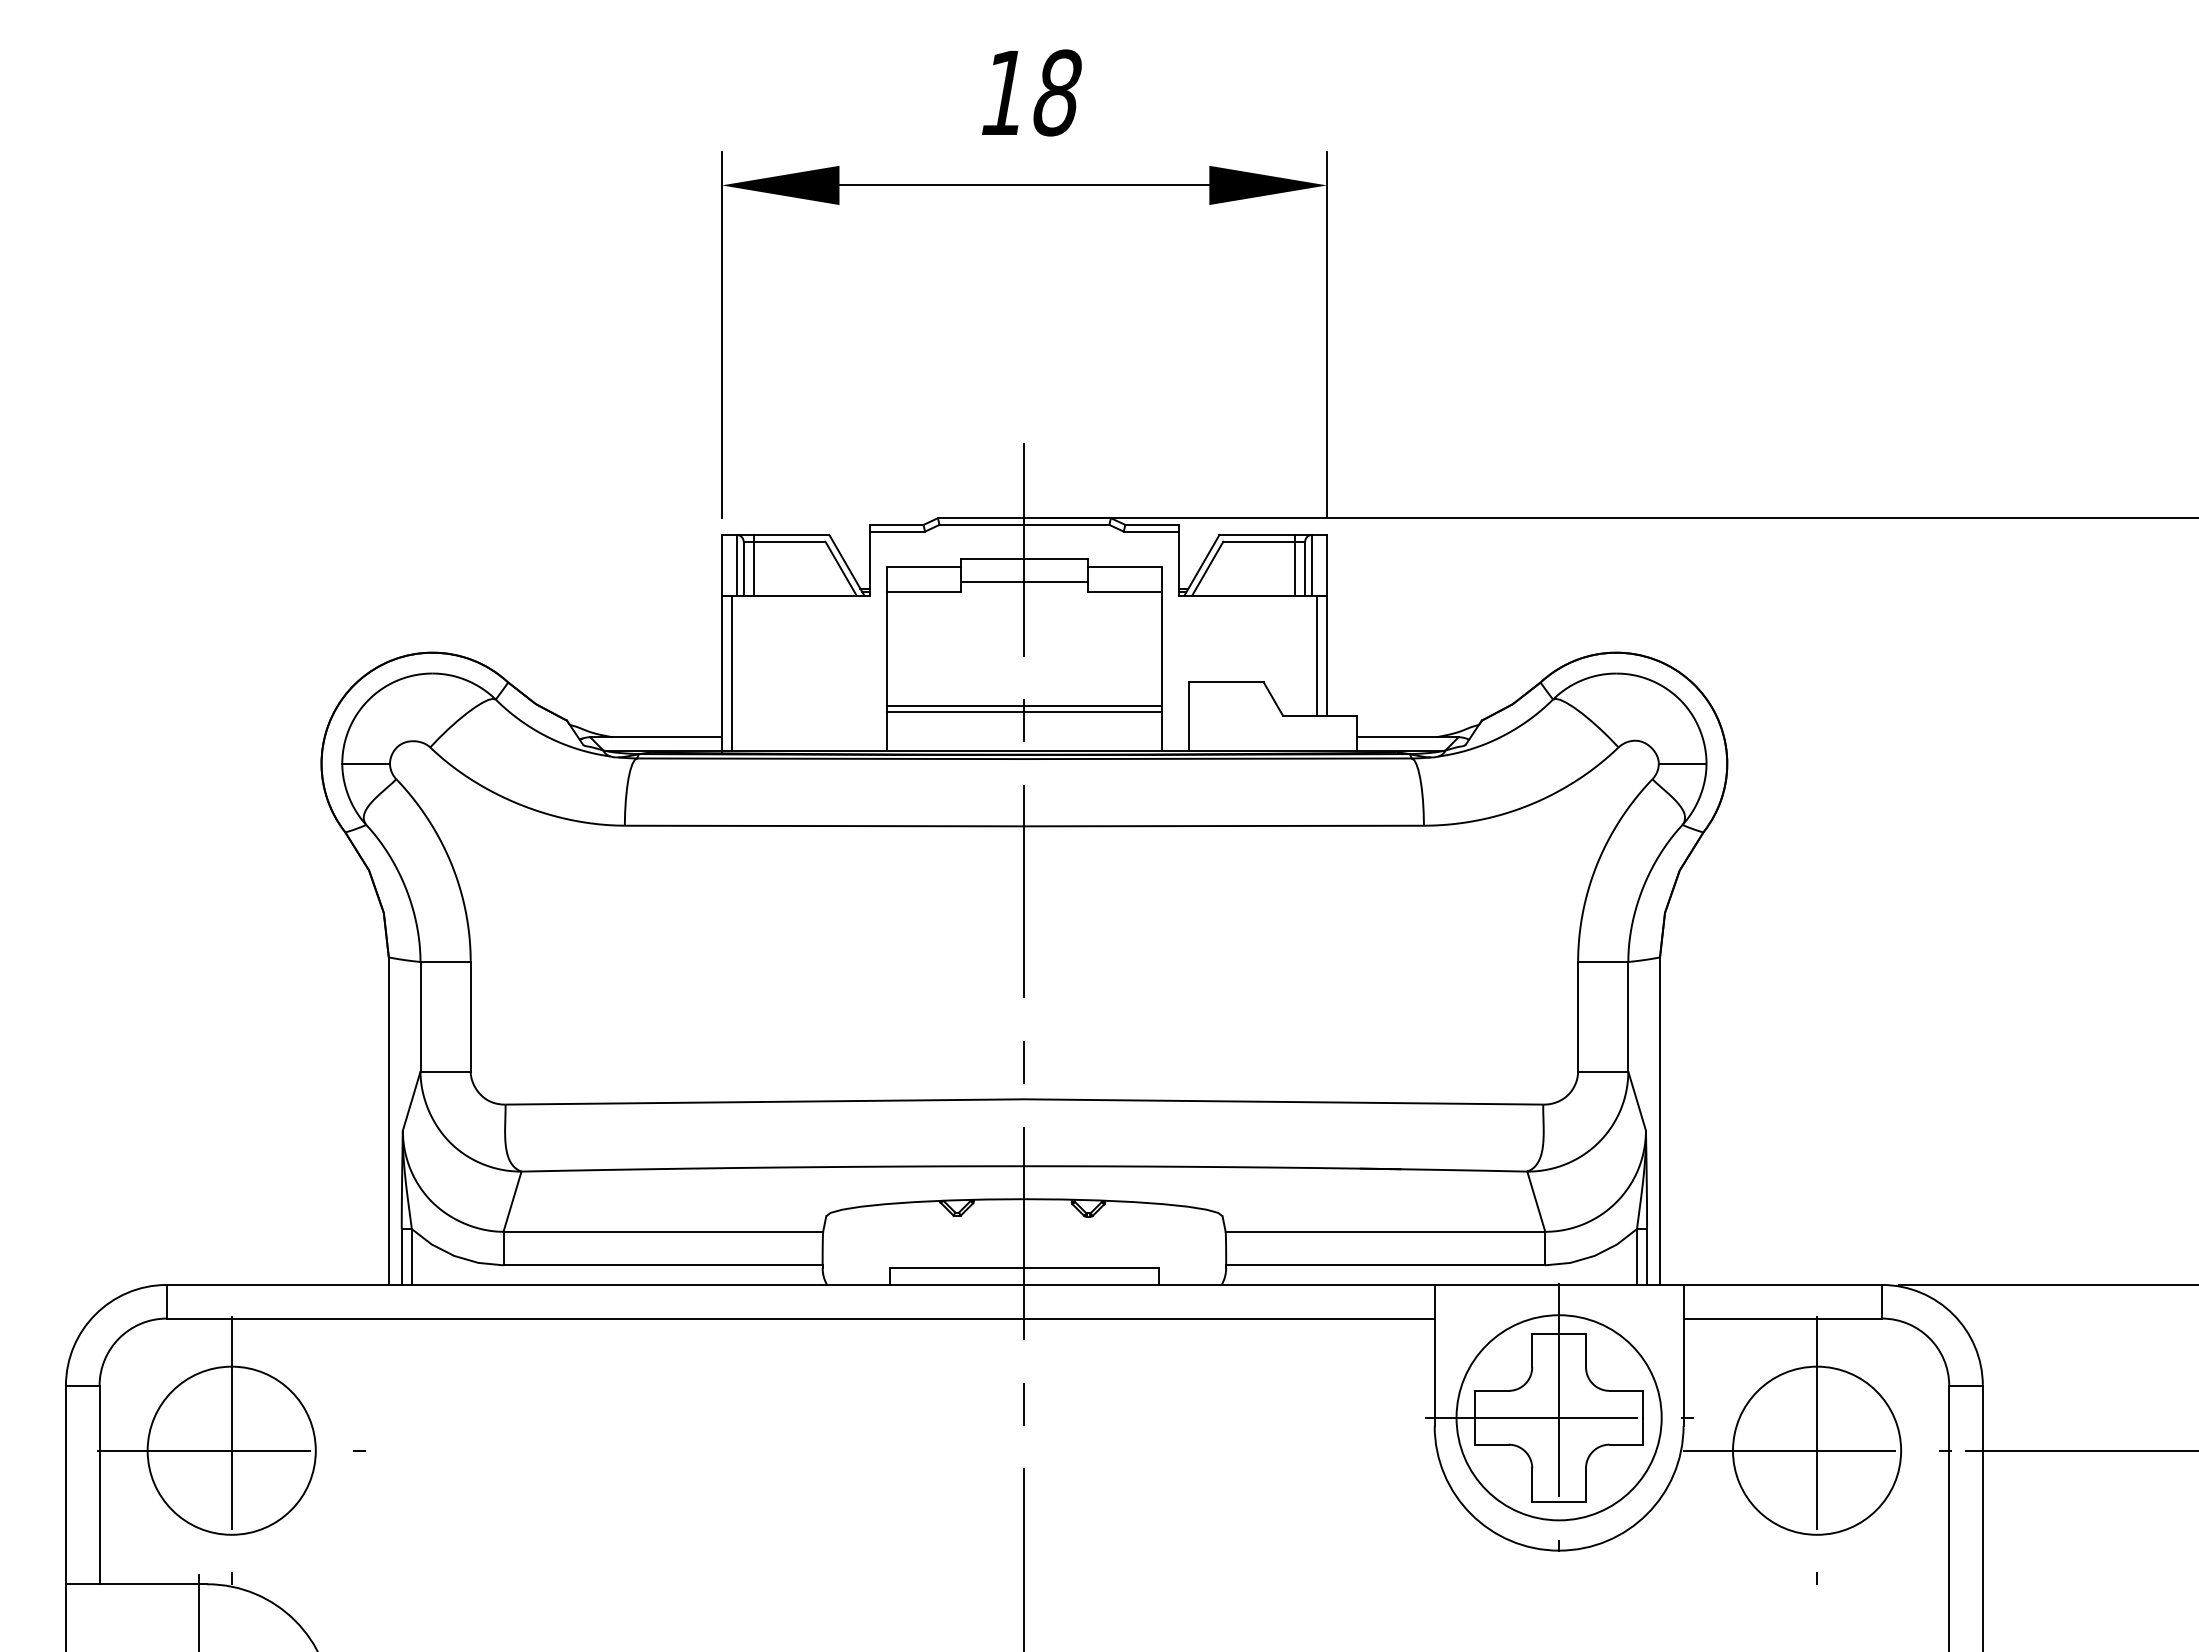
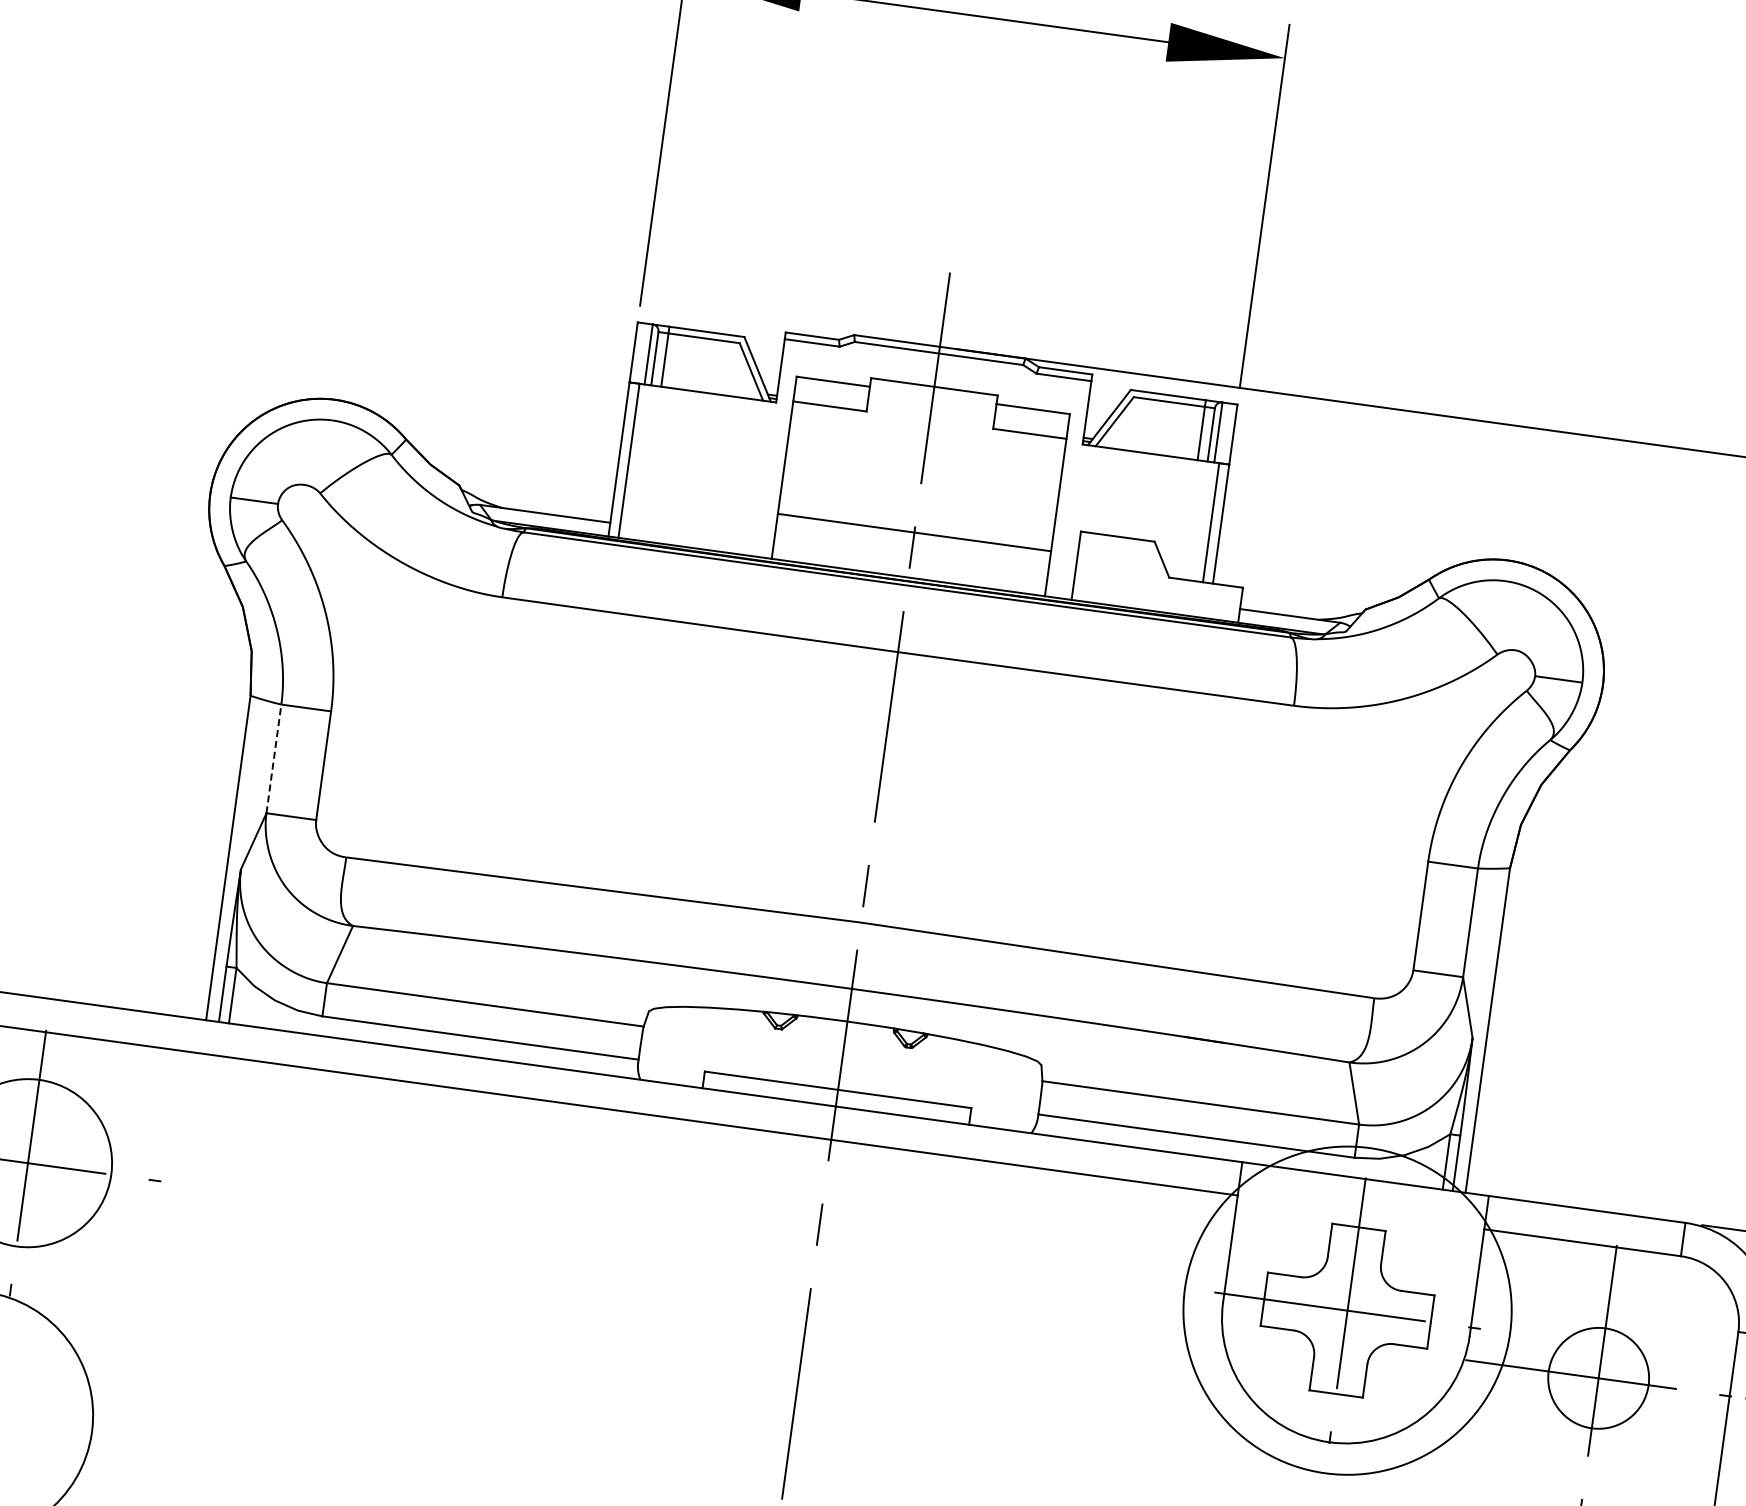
line: (1024, 582) -> (931, 410), removed
line: (1024, 712) -> (913, 539), removed
line: (420, 1016) -> (273, 758), solid -> dashed
circle: (1558, 1417) -> (1347, 1310), size x1.6
circle: (1816, 1450) -> (1598, 1378), size x0.6

